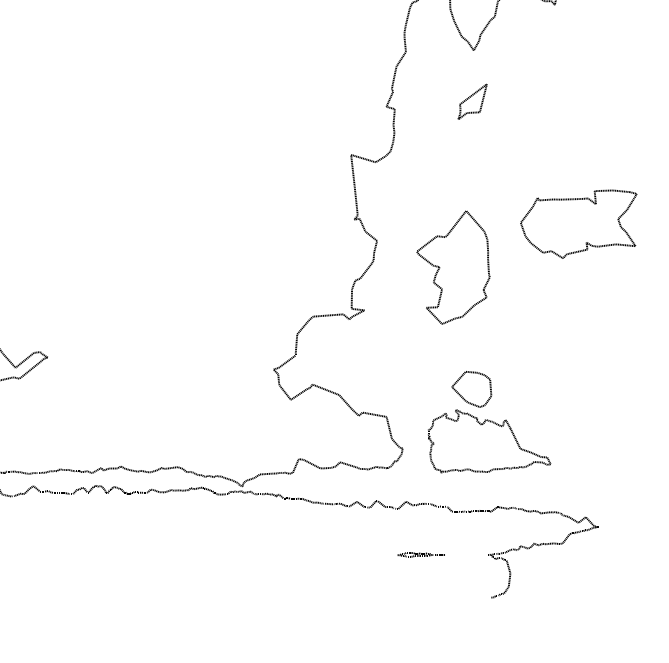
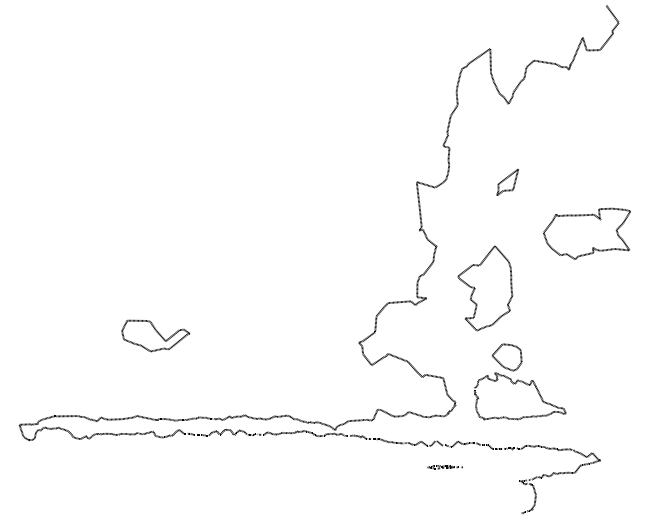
part: (472, 100) -> (507, 181), moved
part: (453, 267) -> (485, 288), moved
part: (420, 555) -> (444, 467), moved

